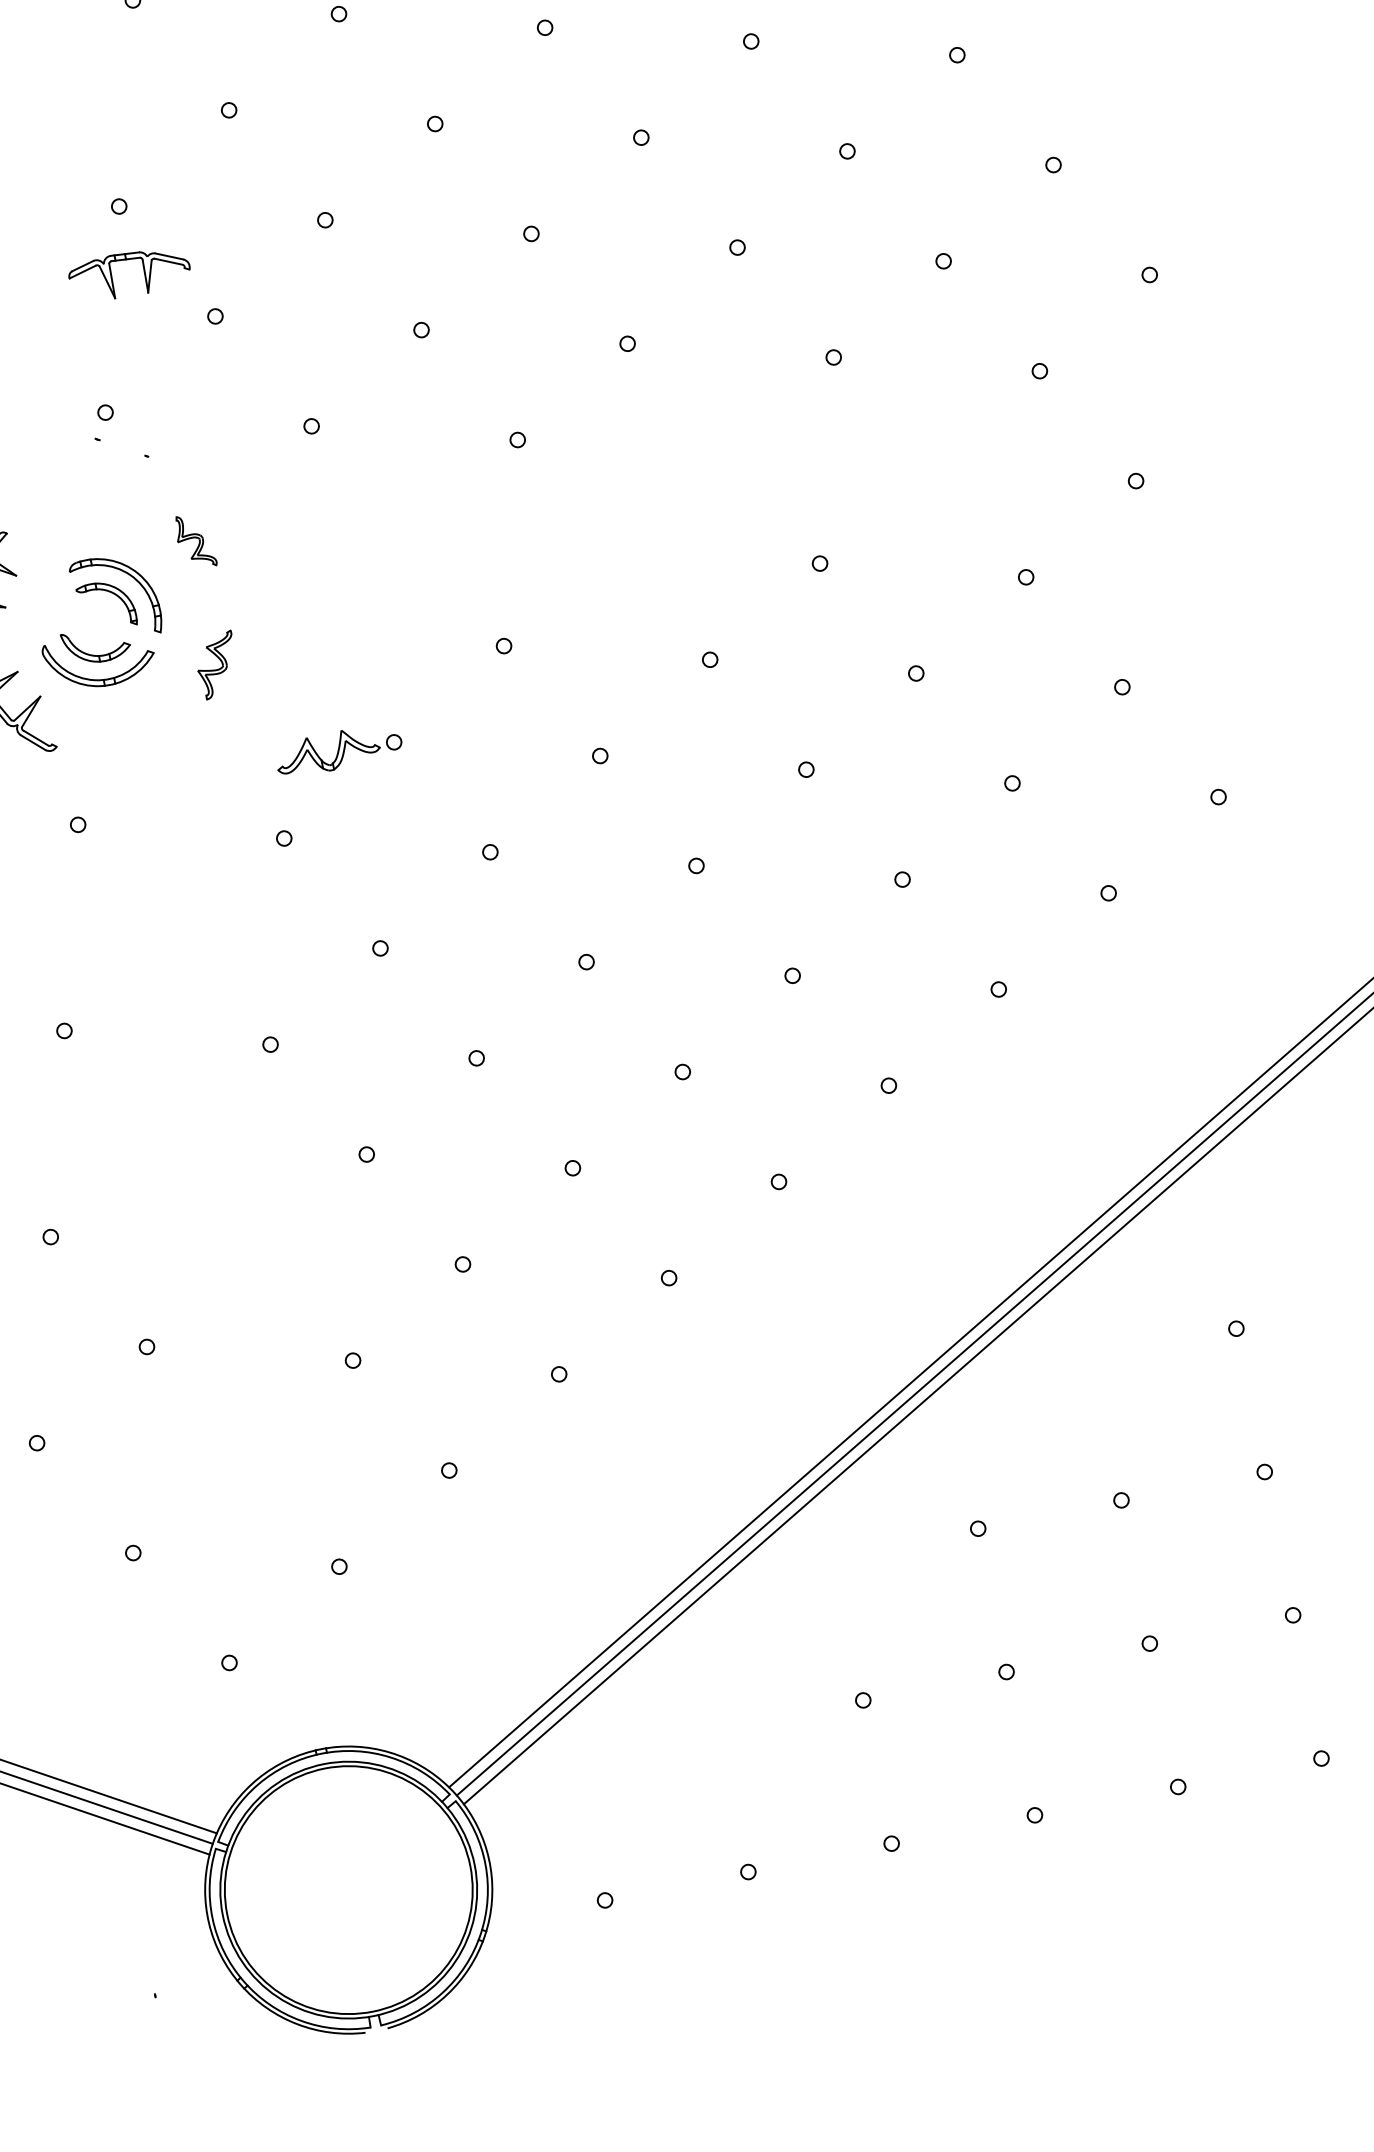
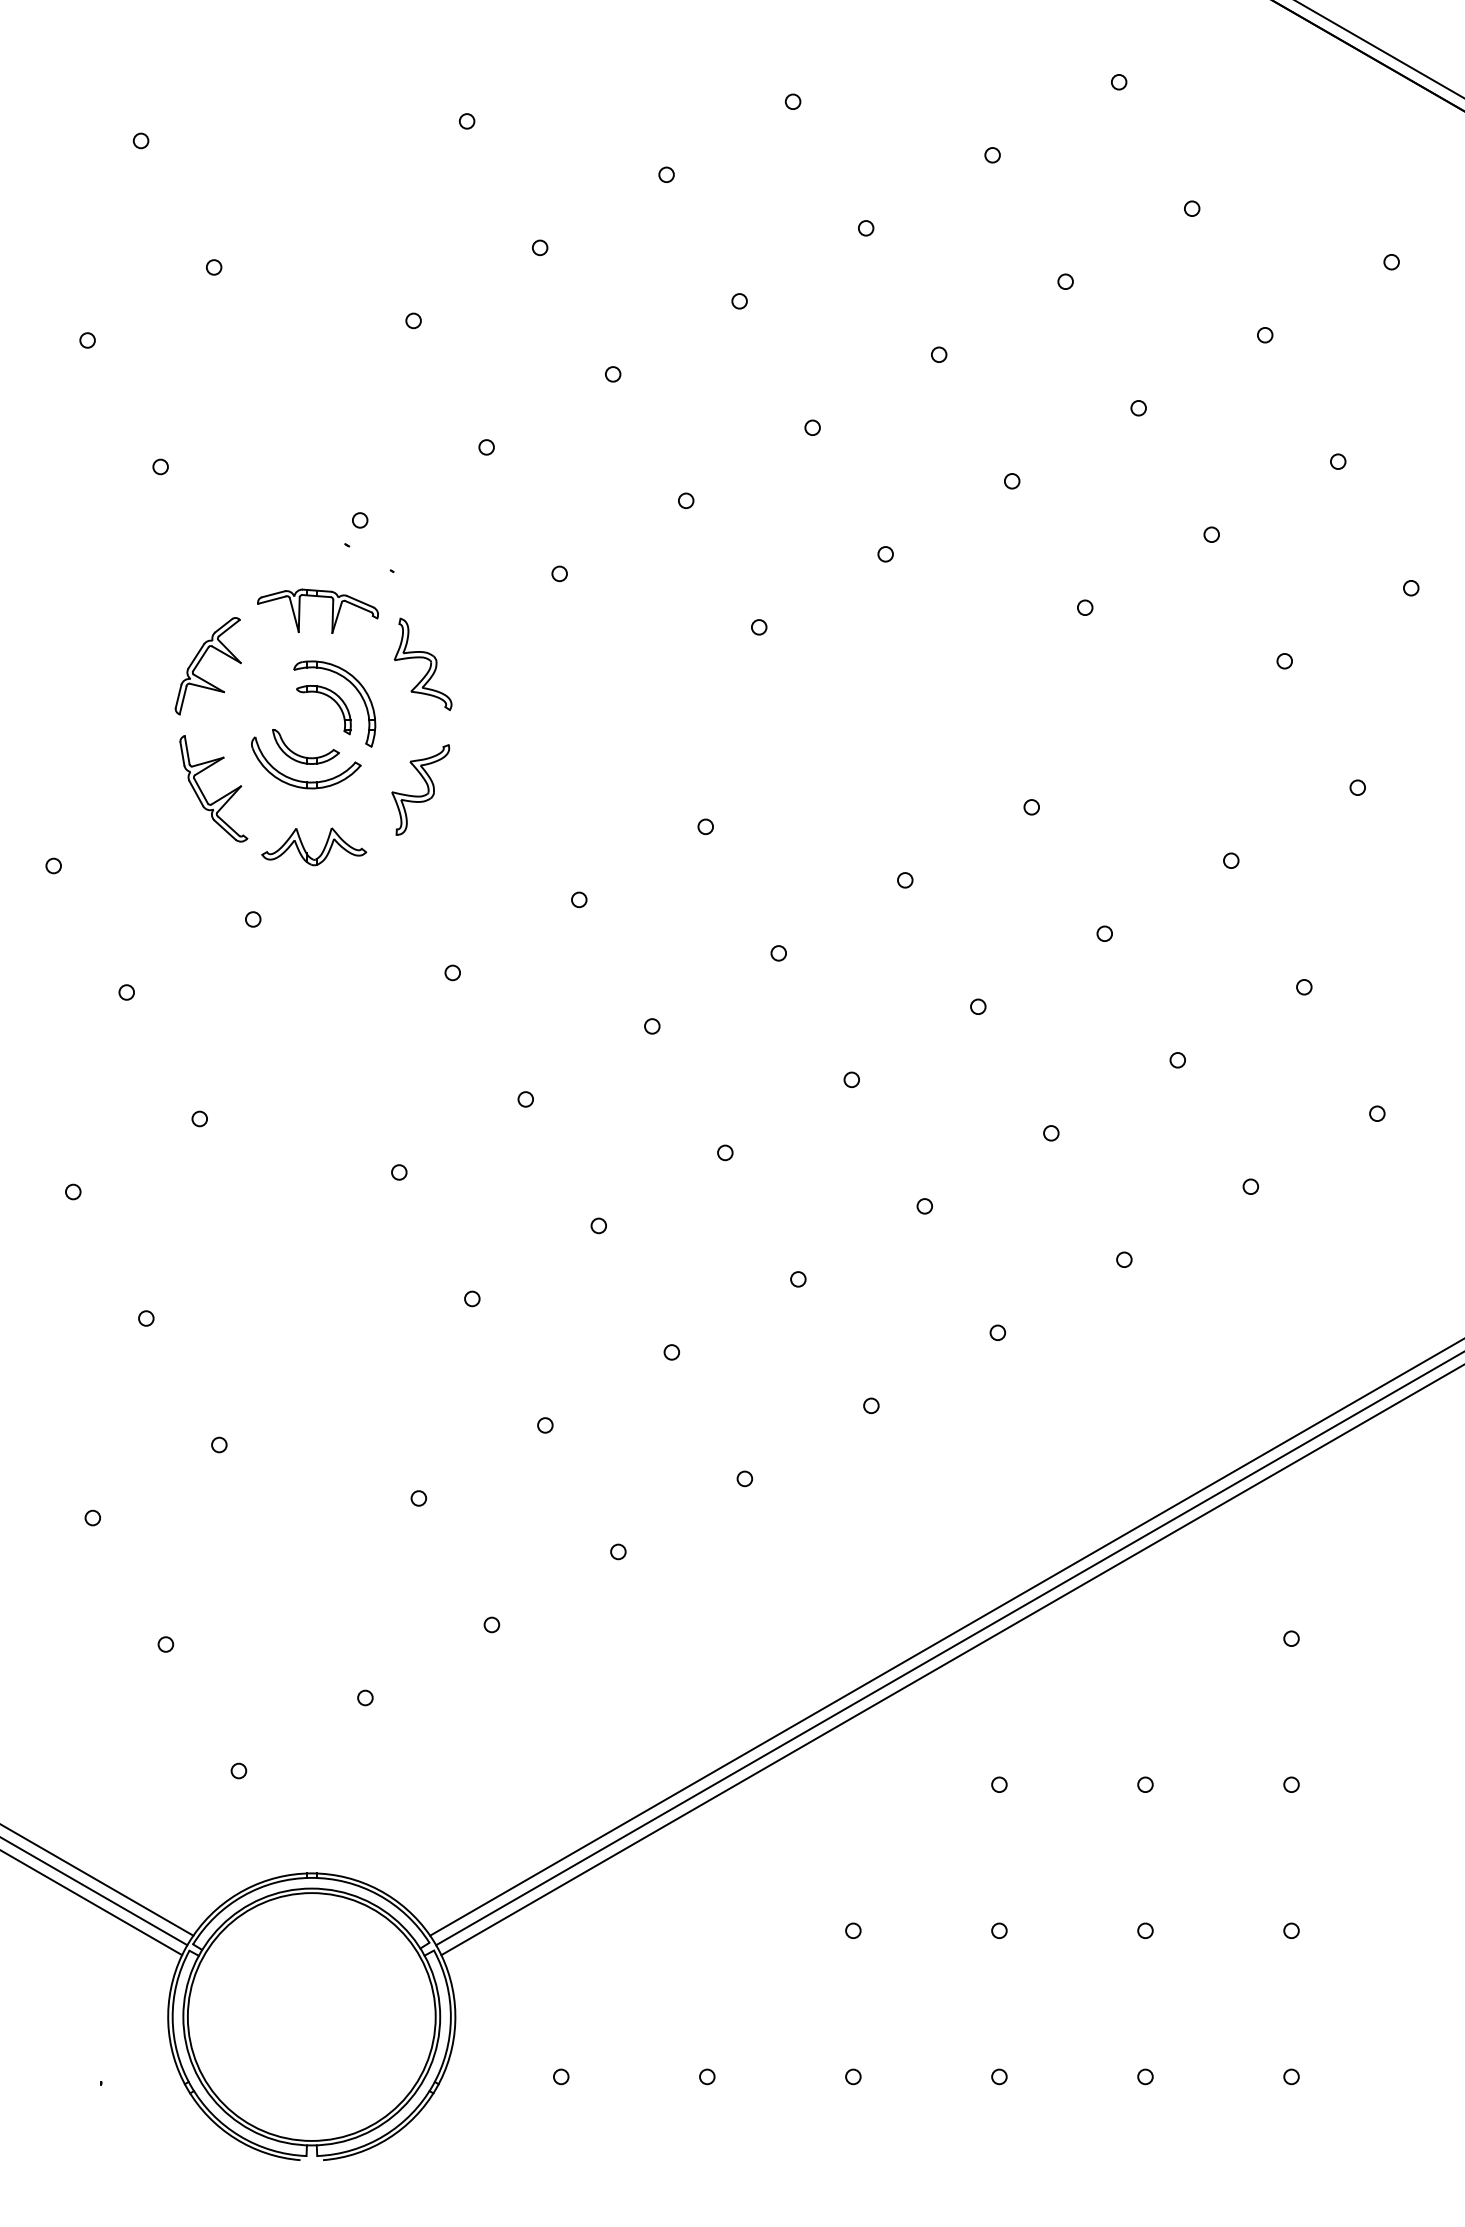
part: (127, 260) -> (318, 597), moved
part: (194, 540) -> (422, 663), size x1.67
part: (216, 664) -> (420, 789), size x1.43
part: (336, 754) -> (322, 850), moved

